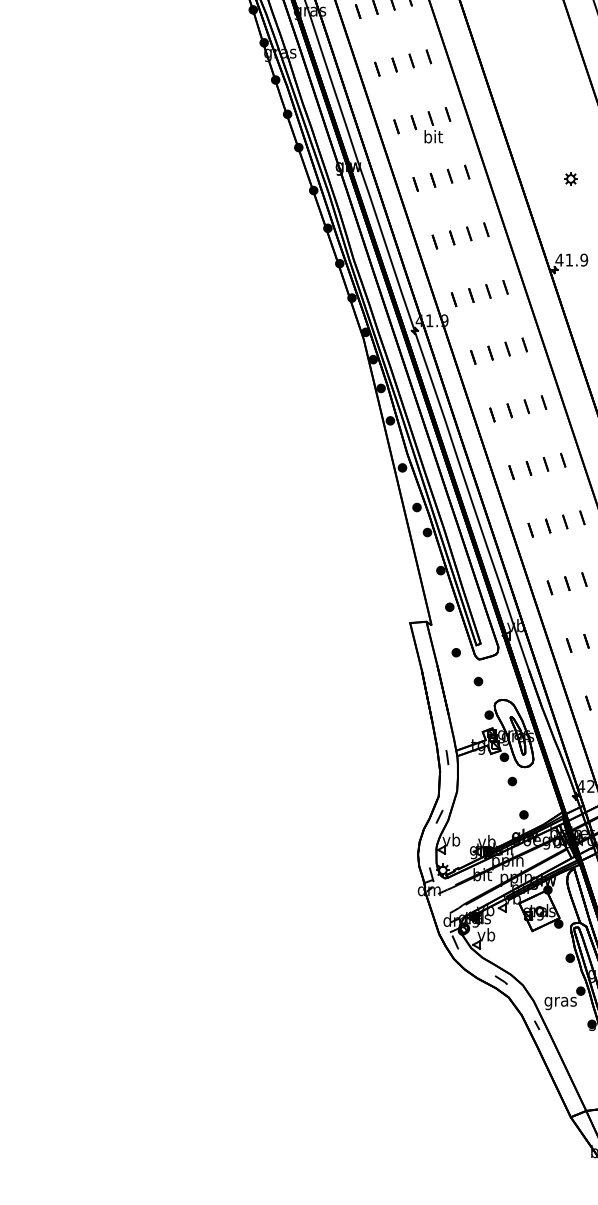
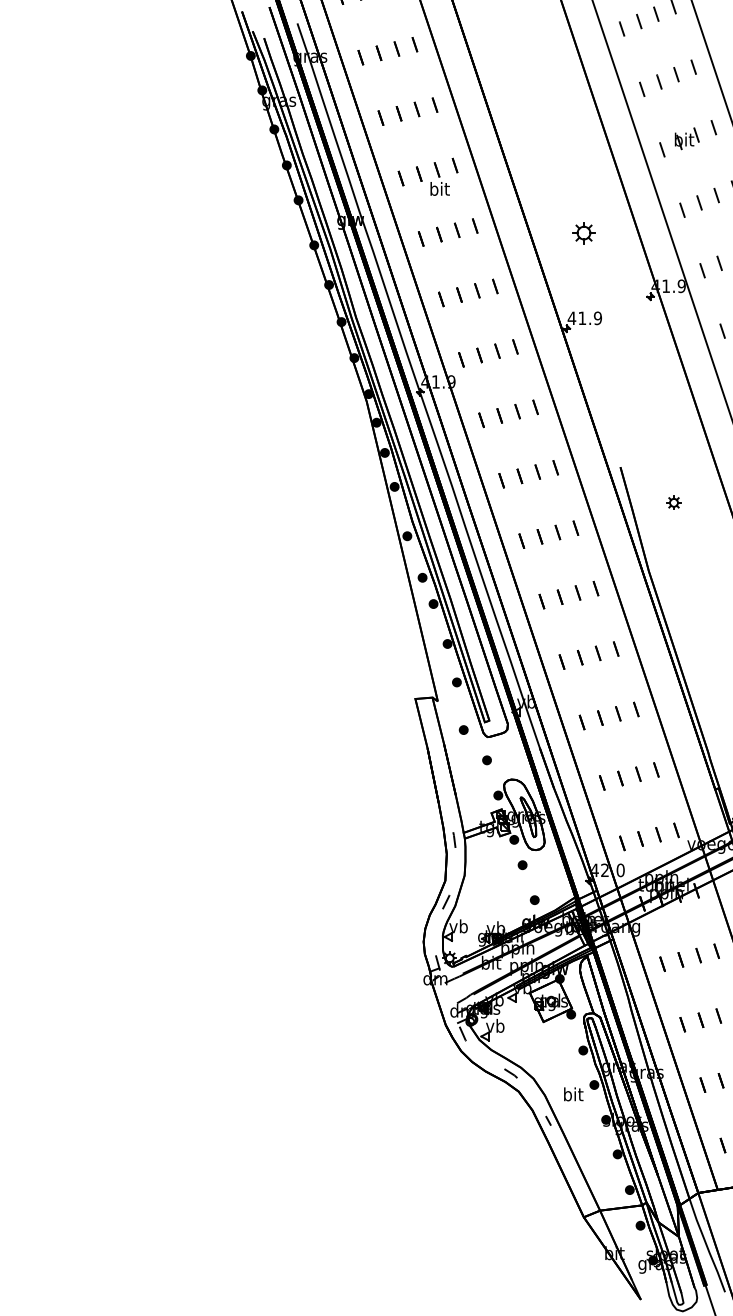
part: (570, 179) -> (583, 233), size x1.6
text: (560, 1001) -> (573, 1095), gras -> bit

